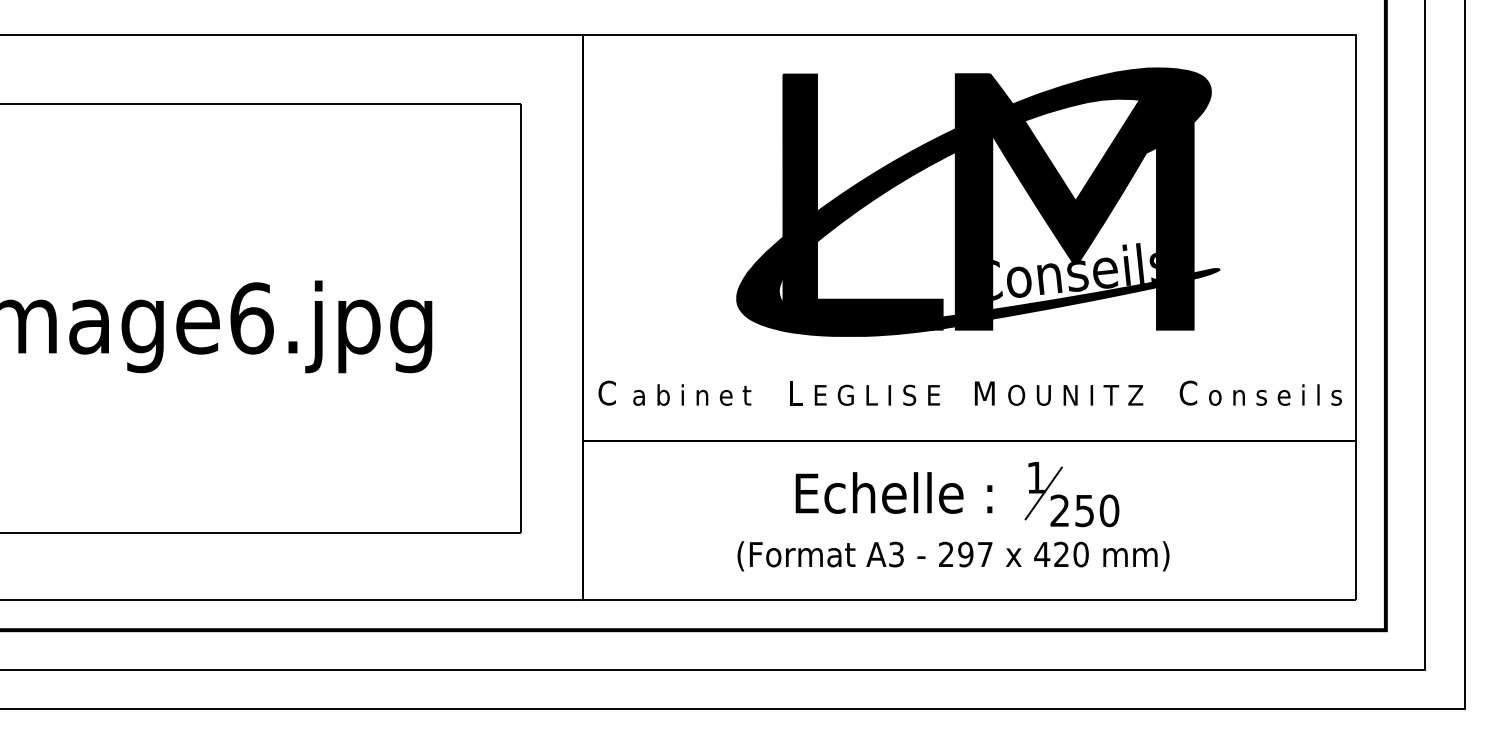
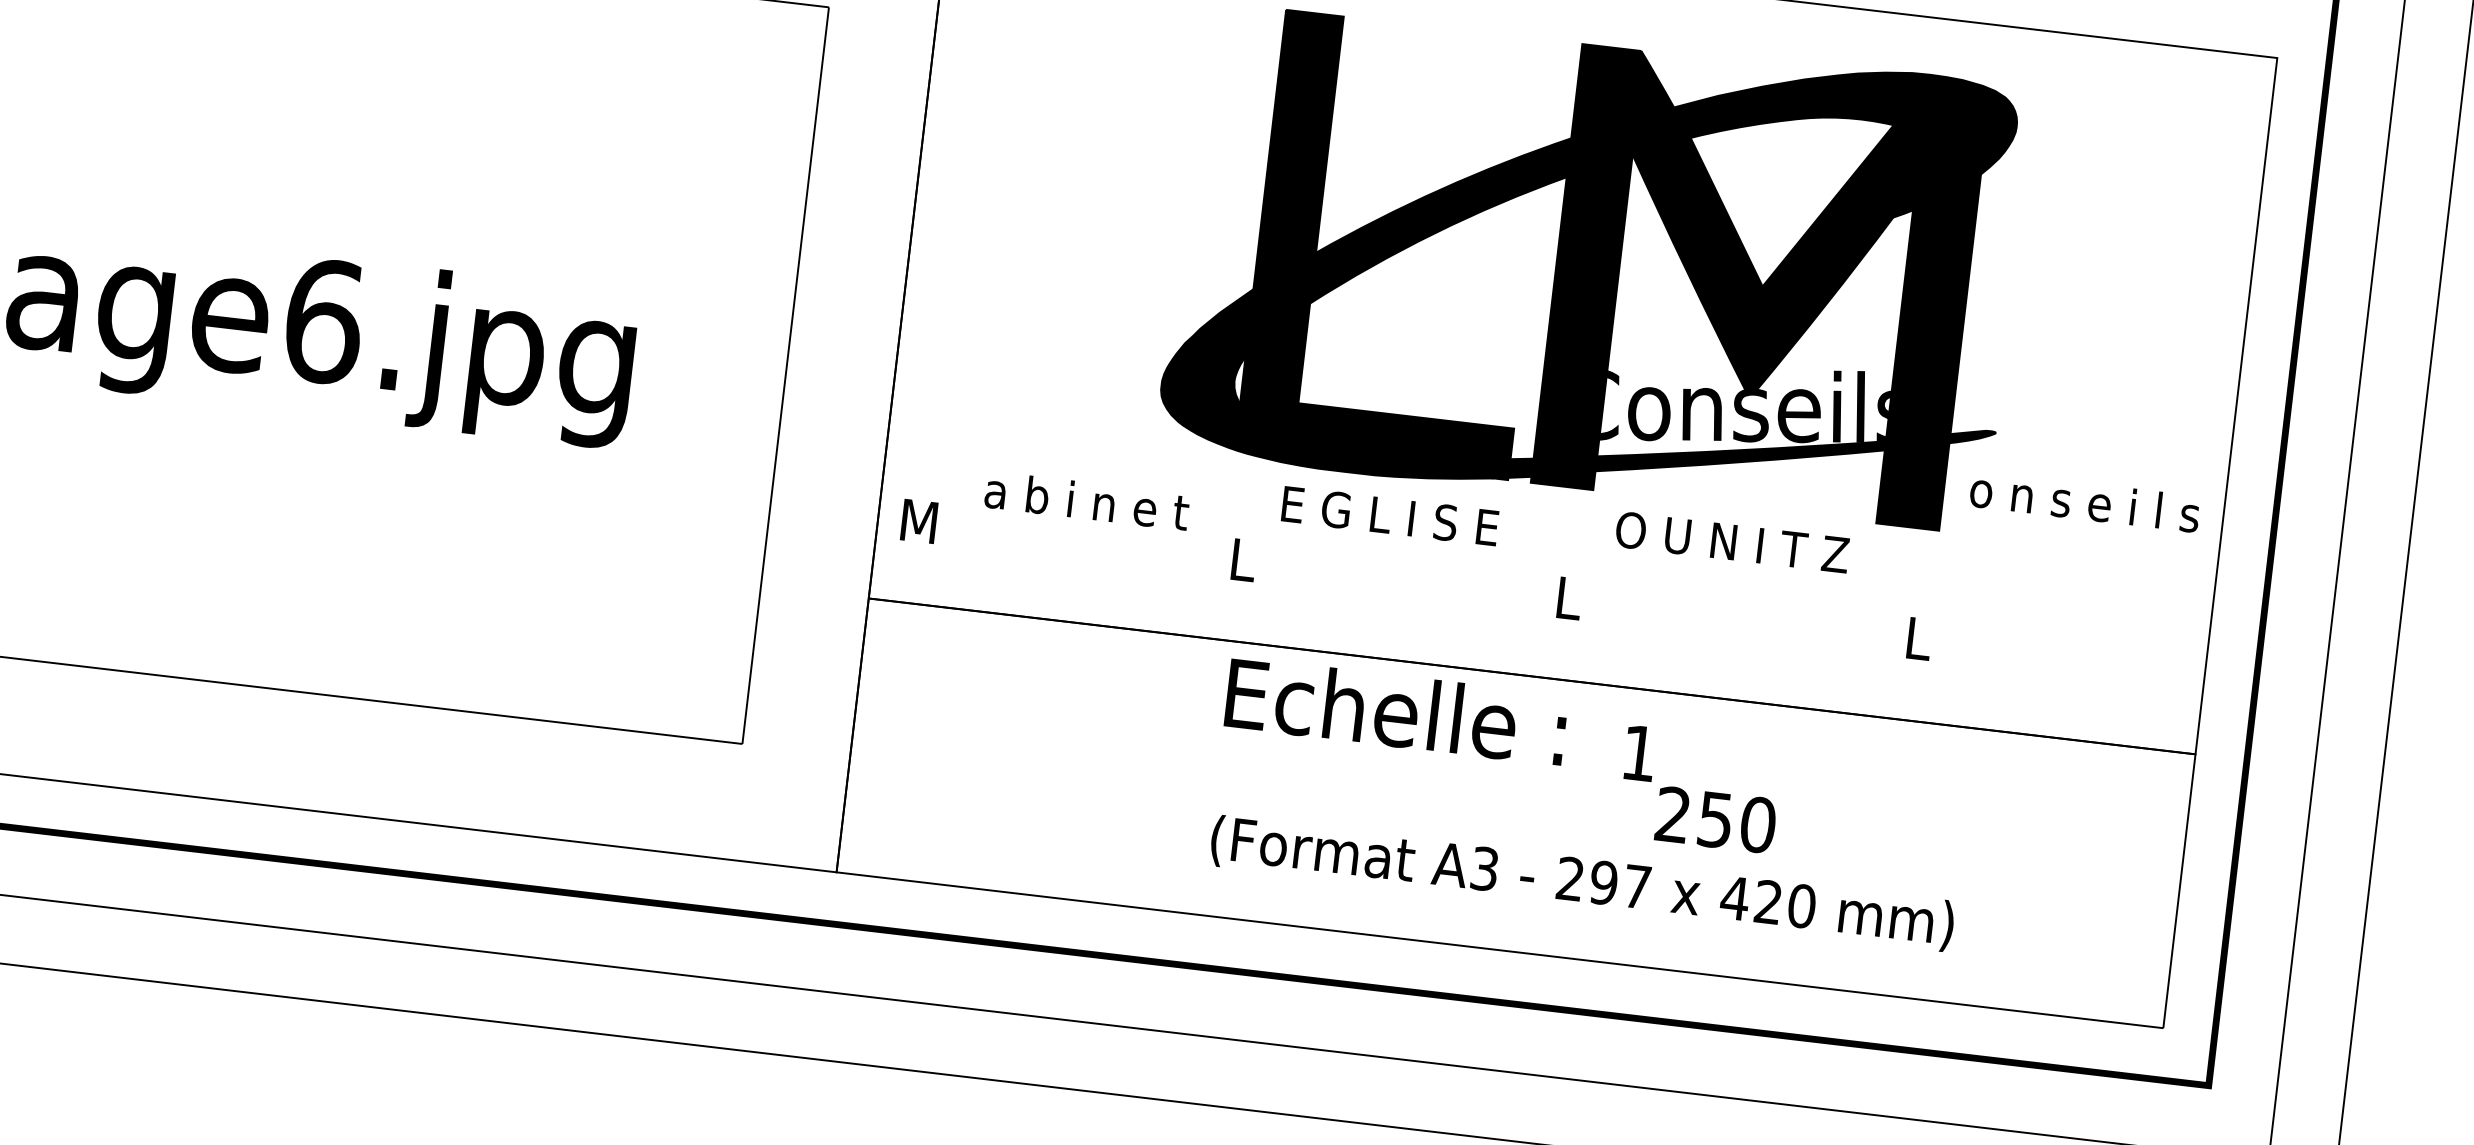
text: (607, 392) -> (919, 520), C -> M
text: (1188, 392) -> (1917, 637), C -> L
text: (984, 393) -> (1567, 598), M -> L
text: (692, 394) -> (1087, 500), moved
text: (876, 394) -> (1388, 514), moved
text: (1075, 394) -> (1732, 540), moved
text: (1275, 394) -> (2085, 500), moved
text: (893, 492) -> (1395, 710), moved
line: (1043, 493) -> (1648, 781), removed
text: (953, 556) -> (1582, 883), moved

